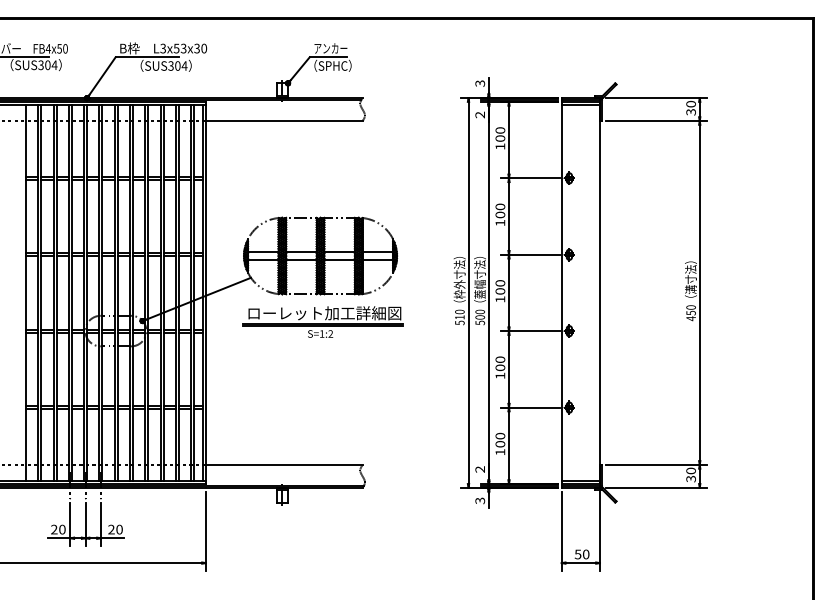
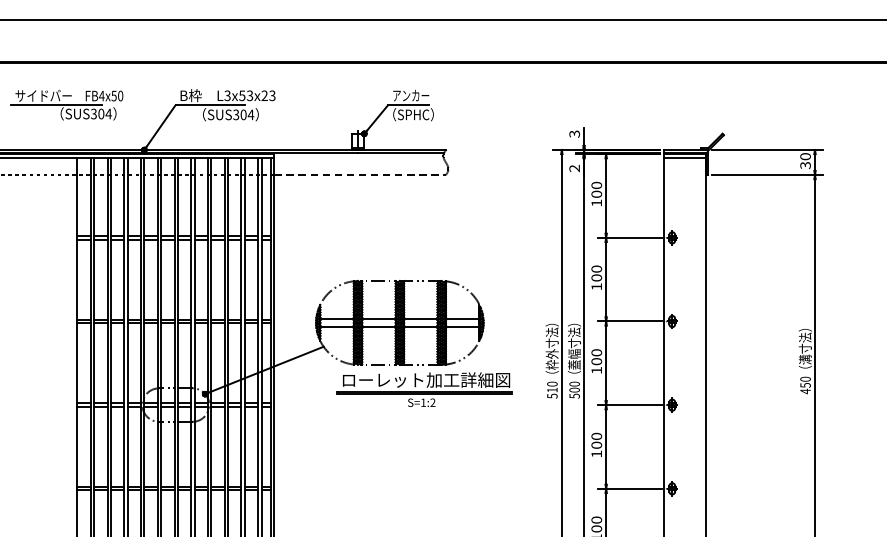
text: (200, 48) -> (268, 95), L3x53x30 -> L3x53x23
line: (284, 121) -> (360, 175), solid -> dashed
part: (322, 321) -> (423, 389), moved

